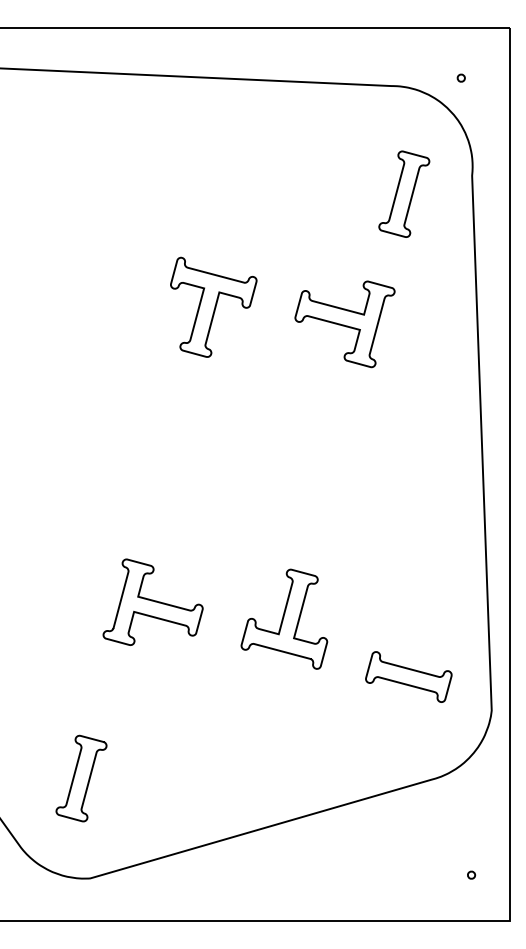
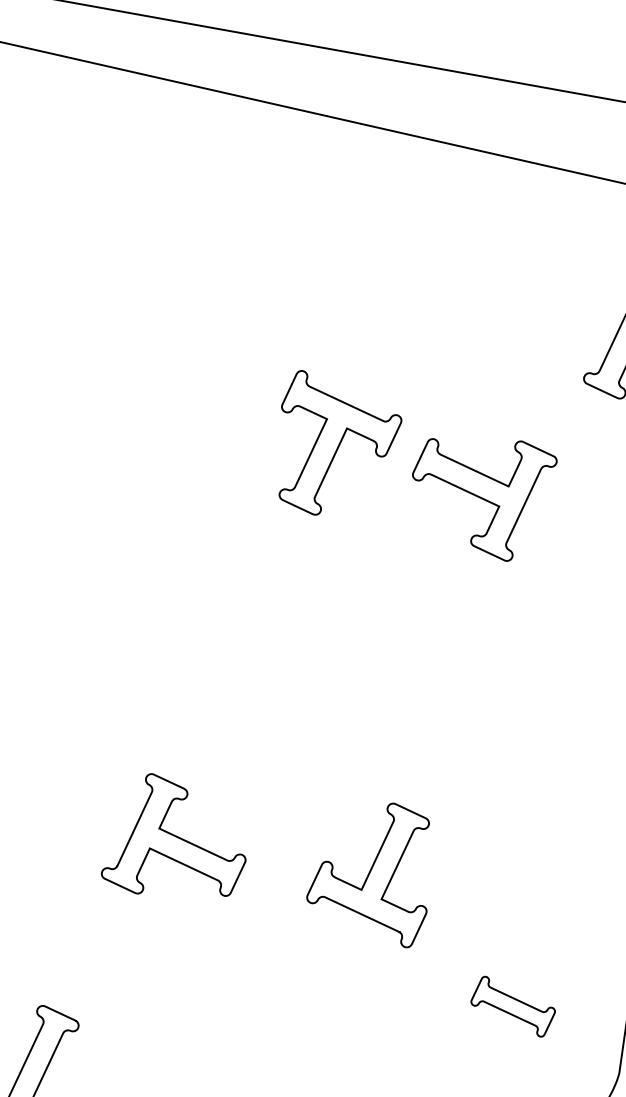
part: (344, 324) -> (479, 495), moved
curve: (284, 617) -> (373, 868), moved
part: (408, 676) -> (512, 1005), size x0.7

